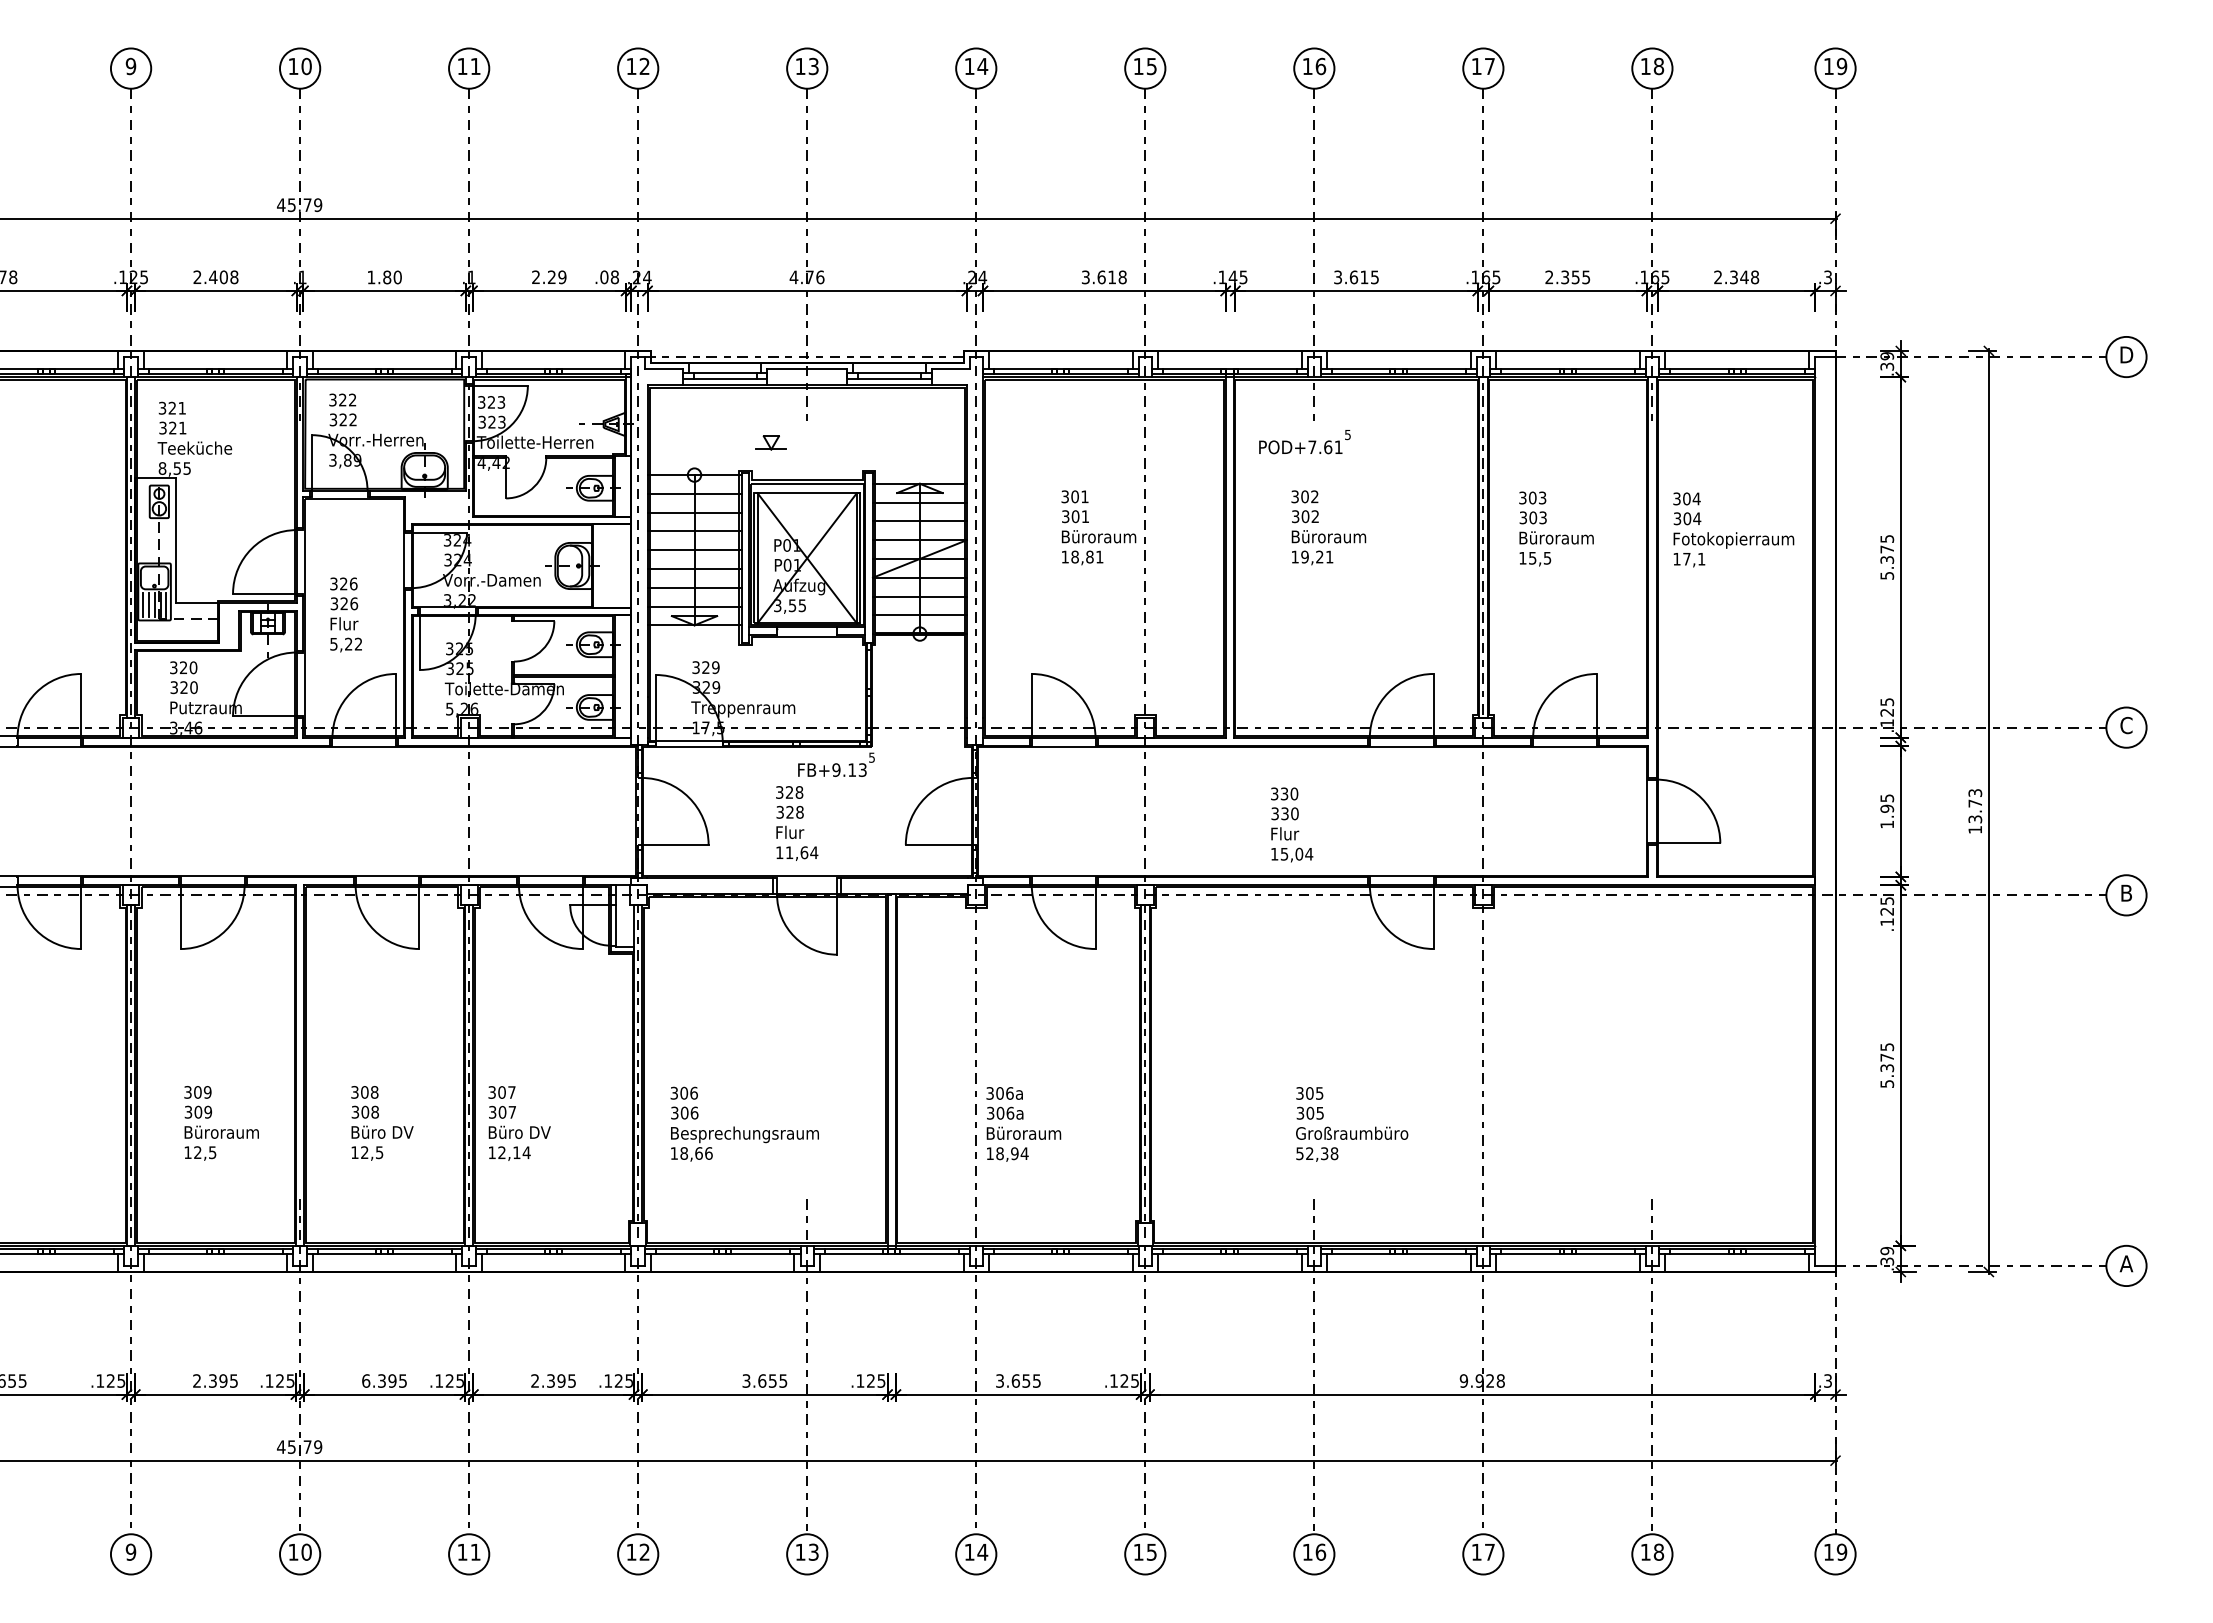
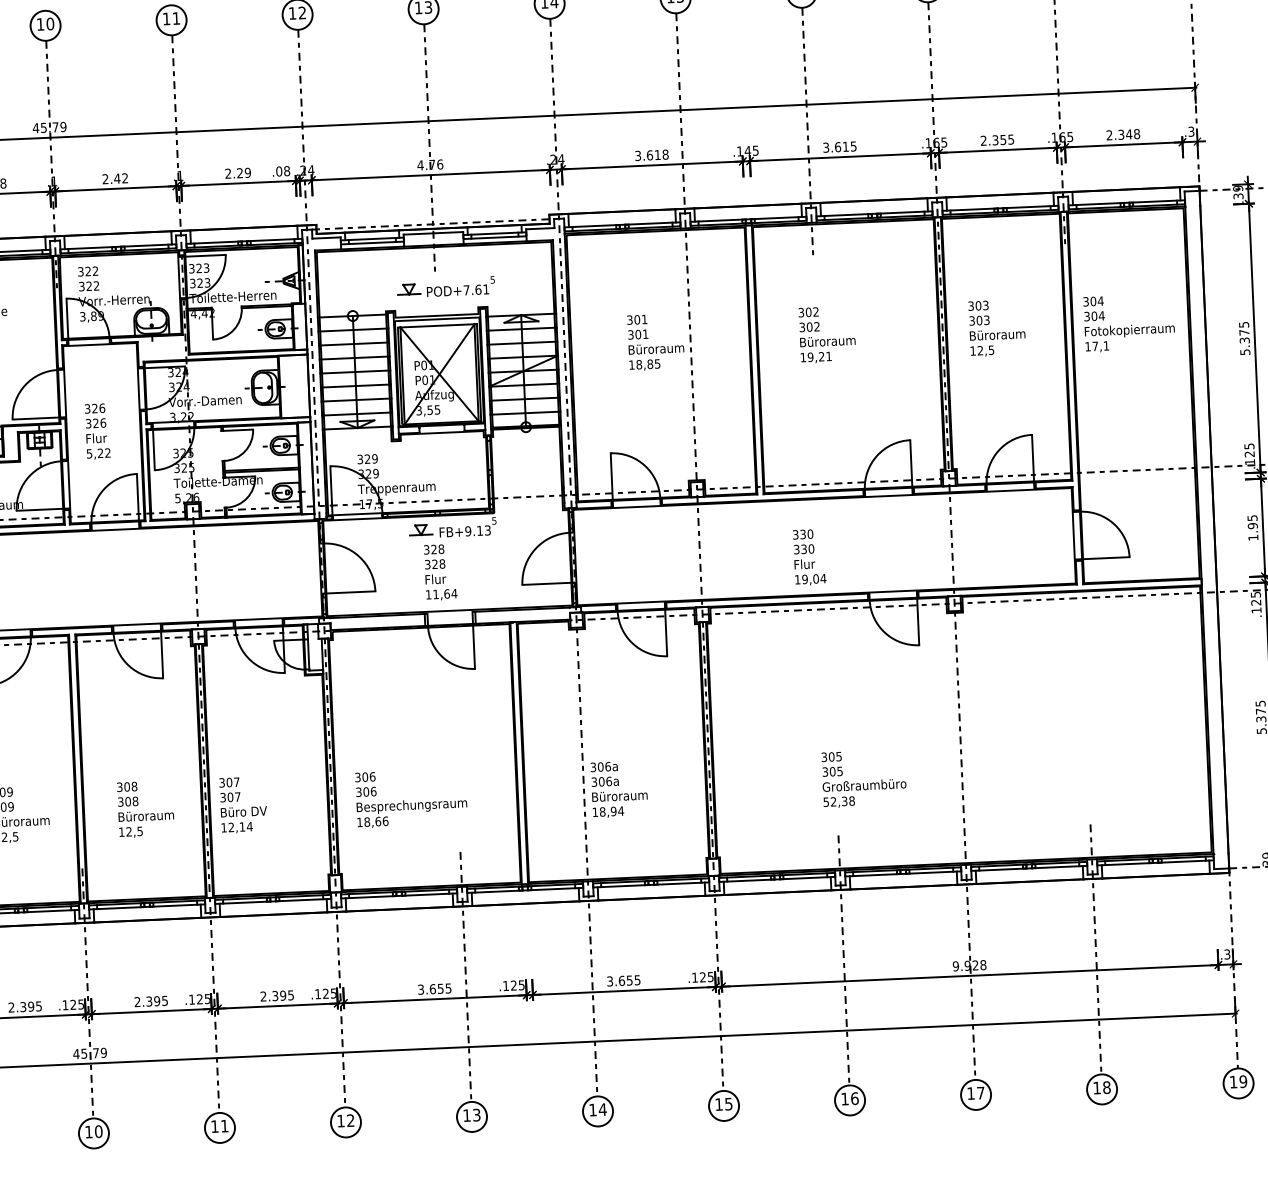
text: (384, 277) -> (115, 178), 1.80 -> 2.42
text: (1304, 442) -> (460, 286), moved
text: (1099, 556) -> (657, 363), 18,81 -> 18,85
text: (1532, 557) -> (980, 350), 15,5 -> 12,5
part: (772, 765) -> (420, 529), added
text: (1284, 853) -> (804, 578), 15,04 -> 19,04
text: (406, 1132) -> (159, 815), Büro DV -> Büroraum
text: (366, 1380) -> (137, 1001), 6.395 -> 2.395

